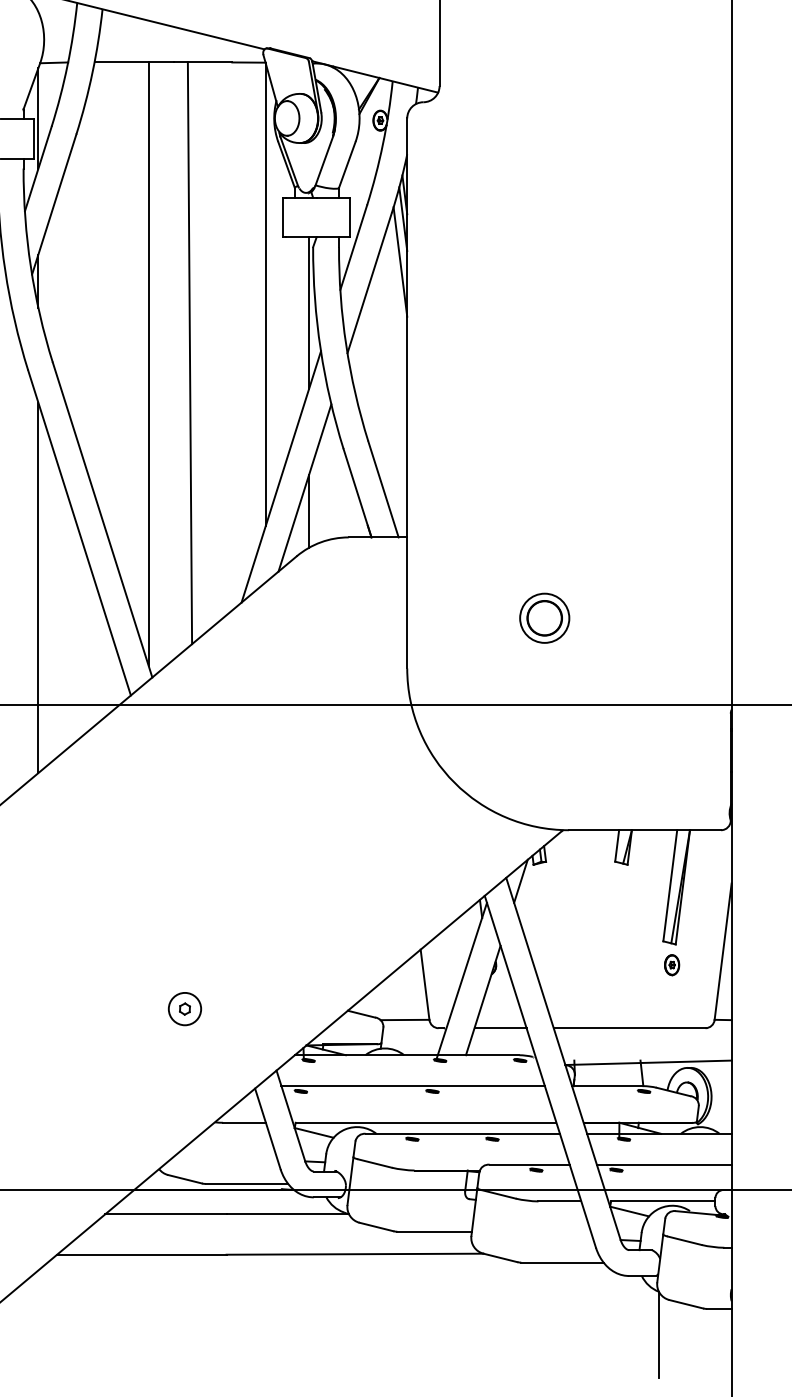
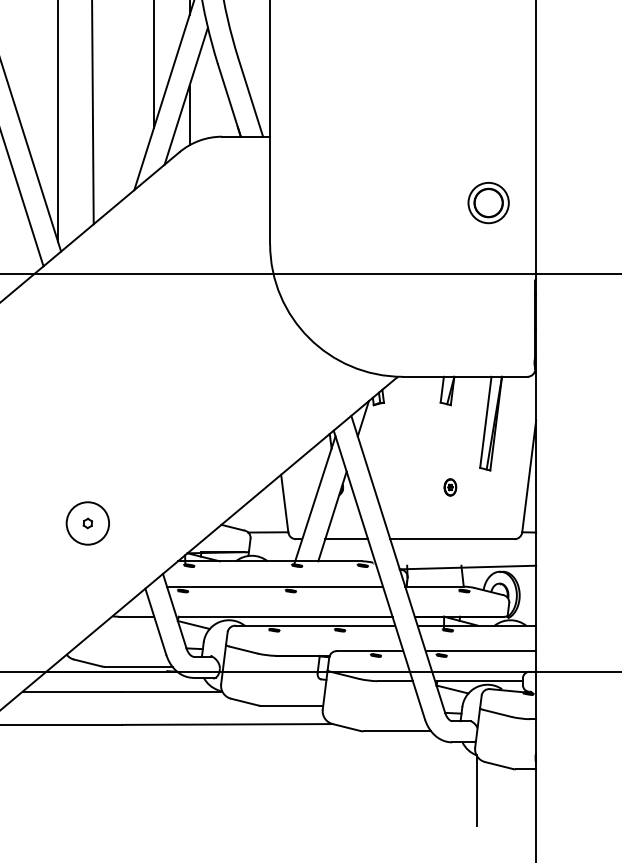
part: (544, 617) -> (488, 202), moved
part: (672, 965) -> (450, 487), moved
circle: (184, 1008) -> (87, 523), size x1.6

